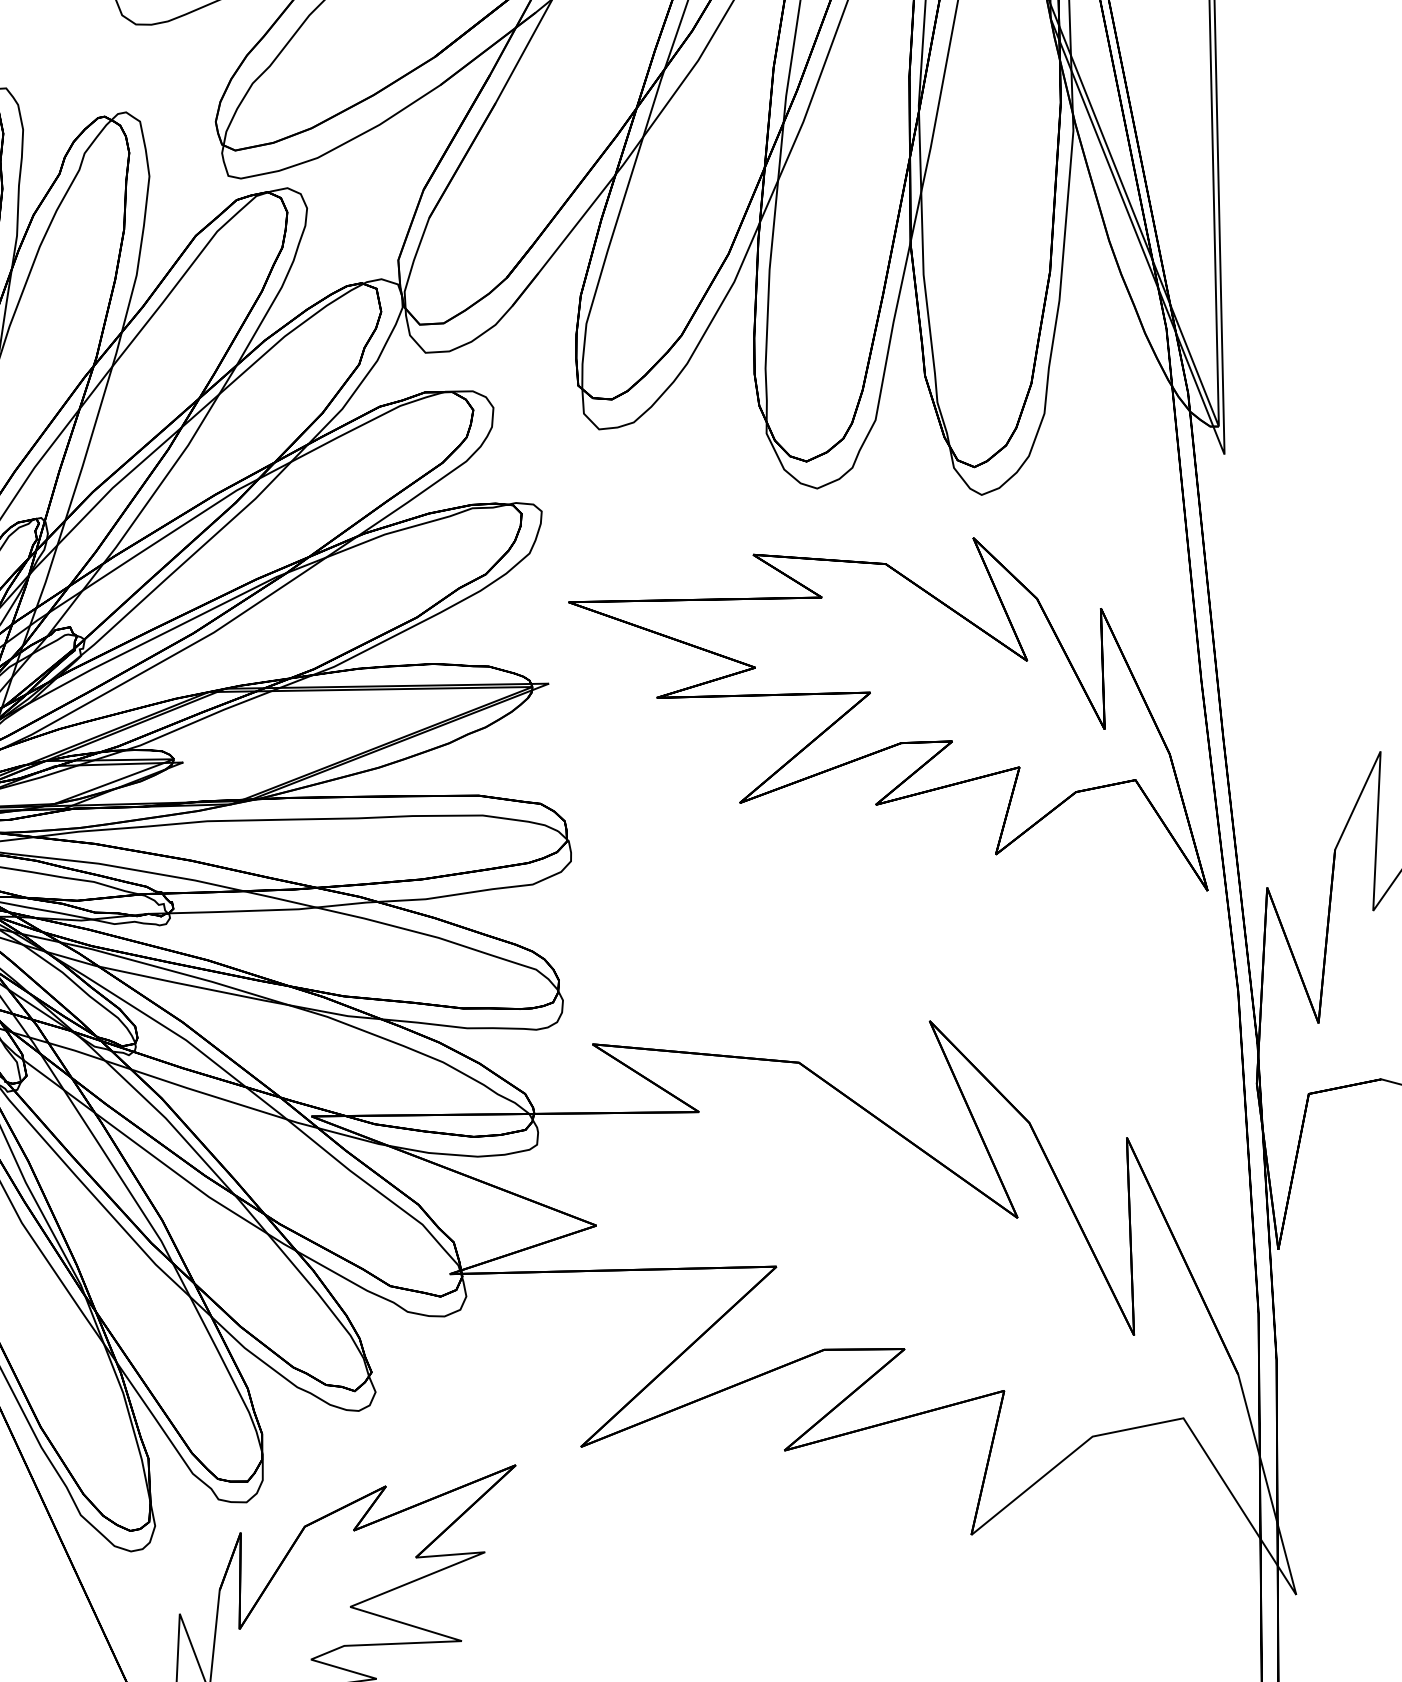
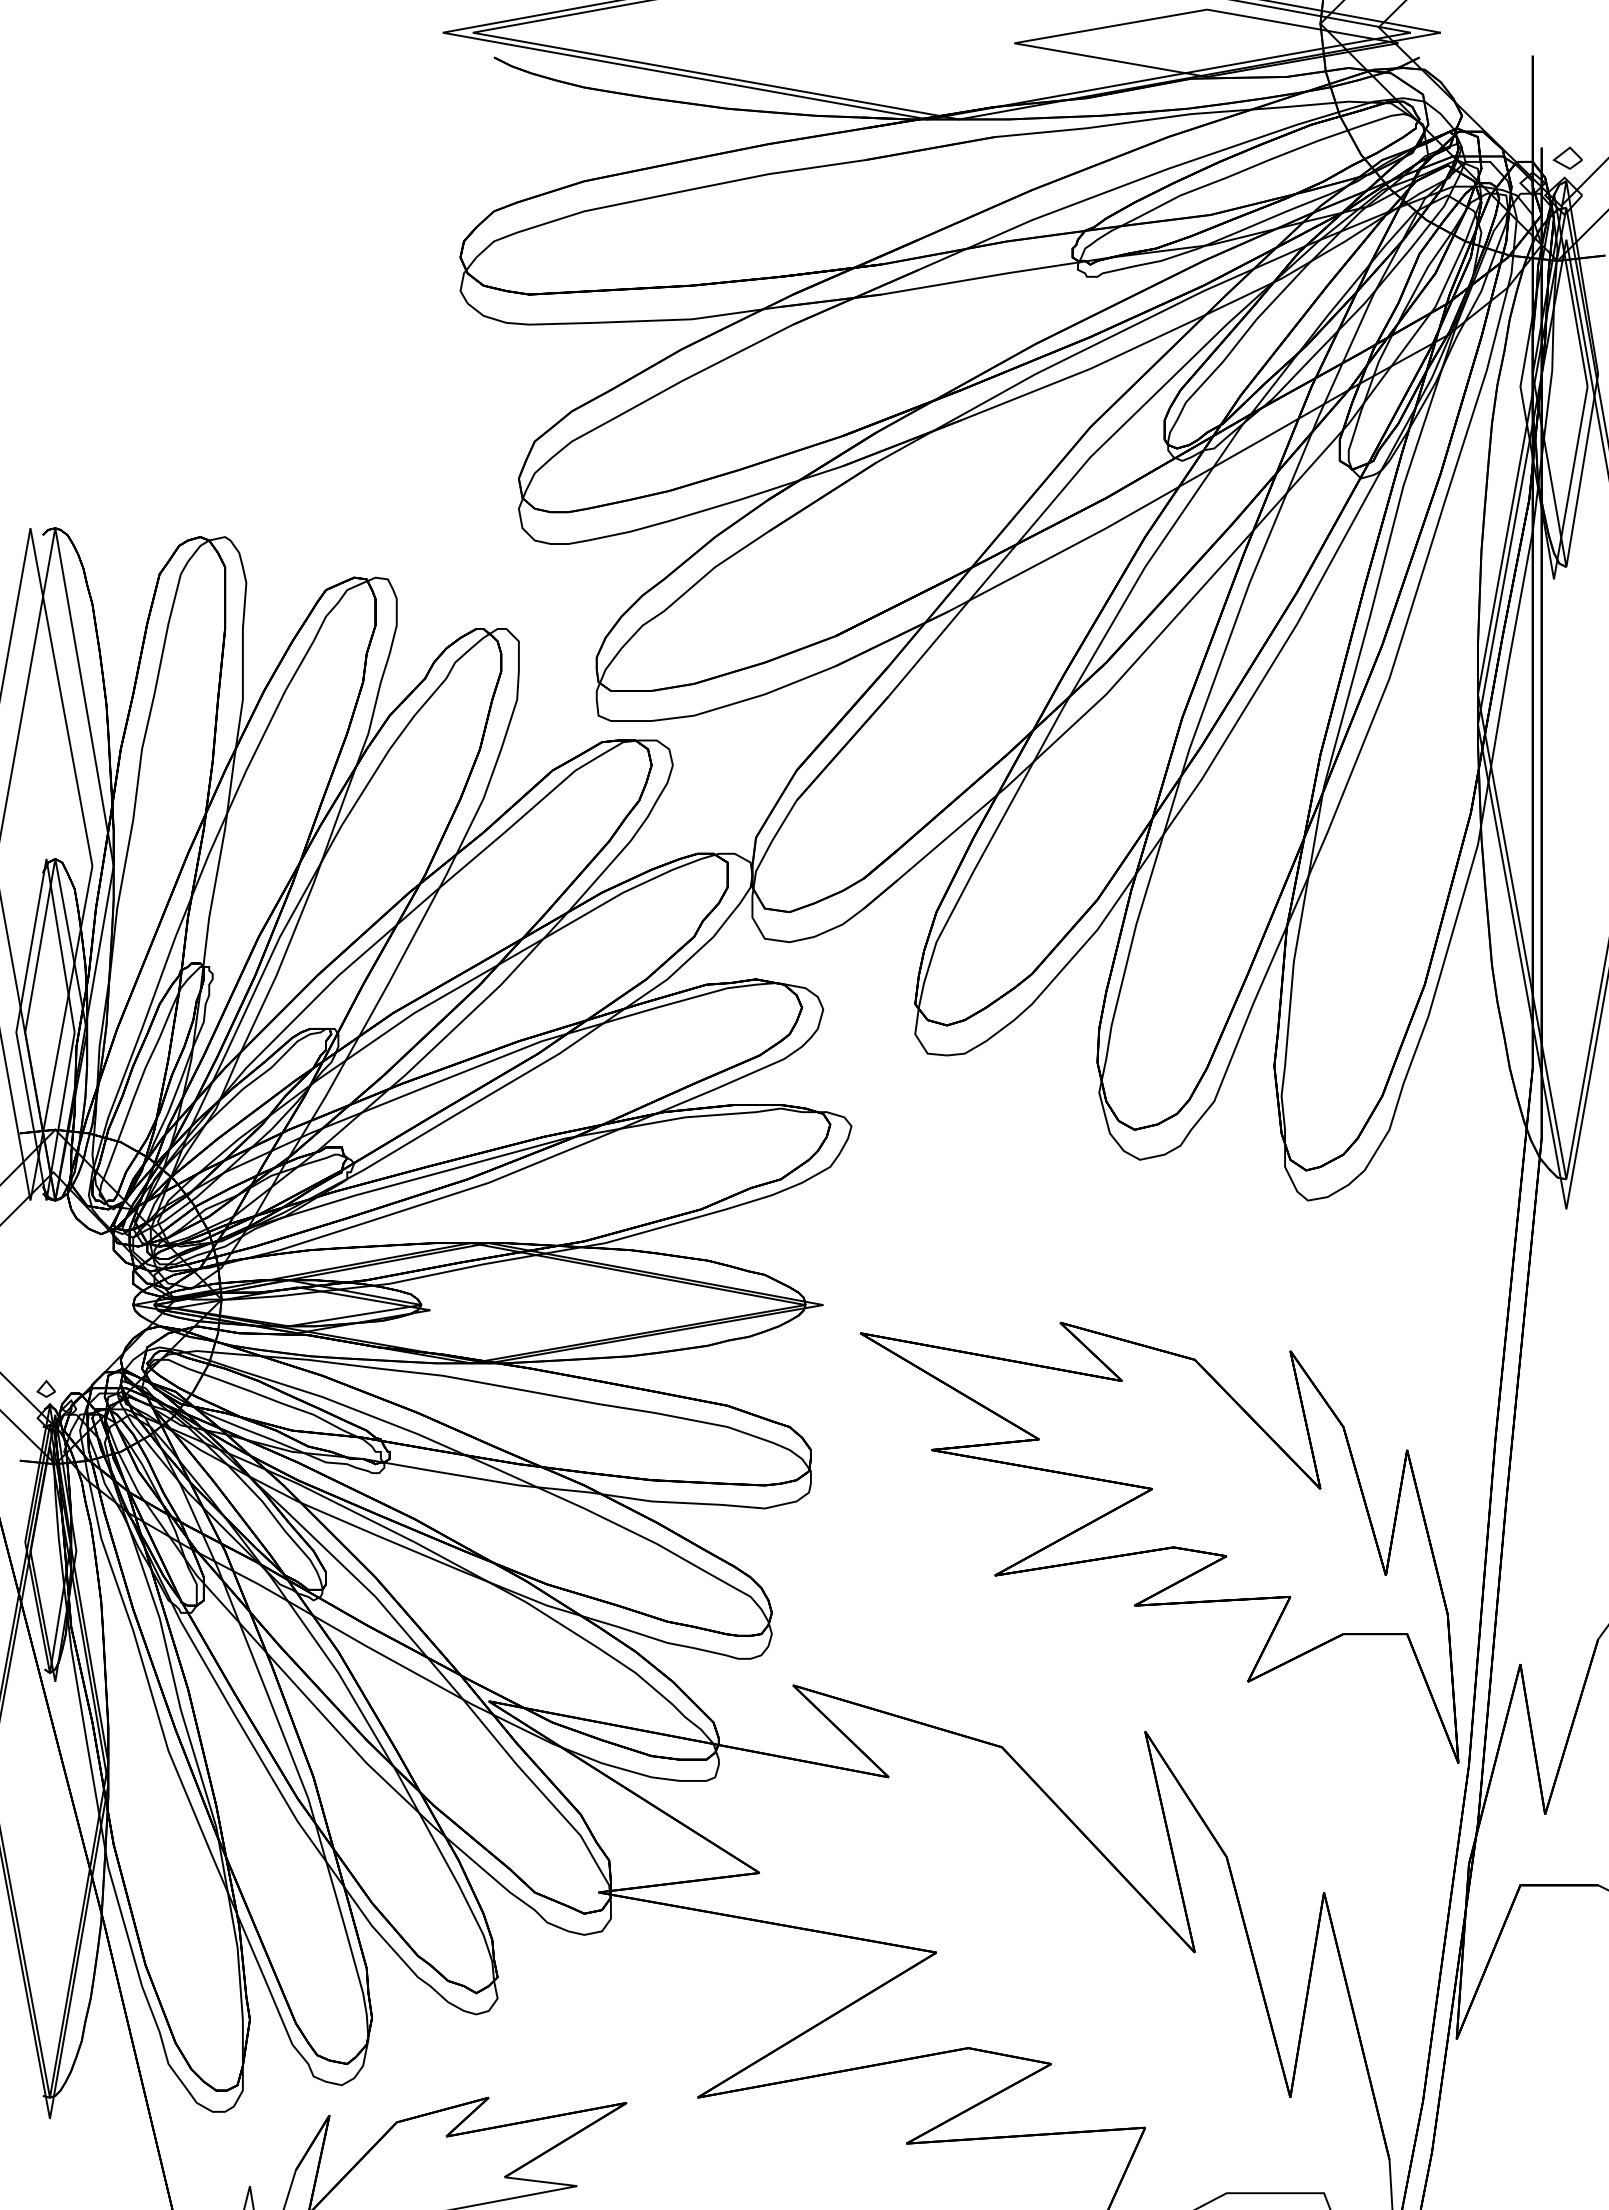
part: (887, 741) -> (1159, 1542), moved

